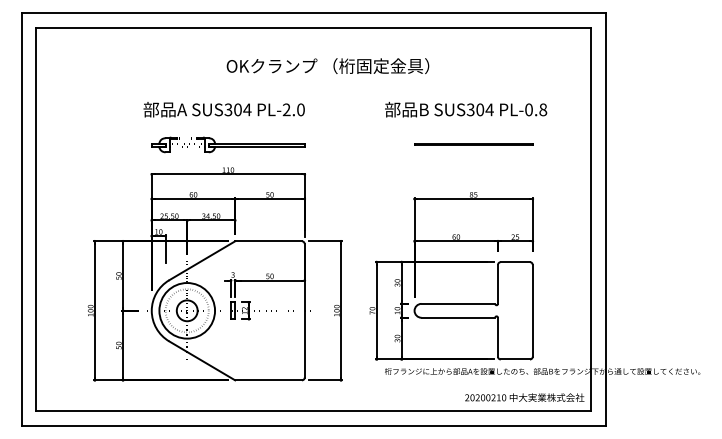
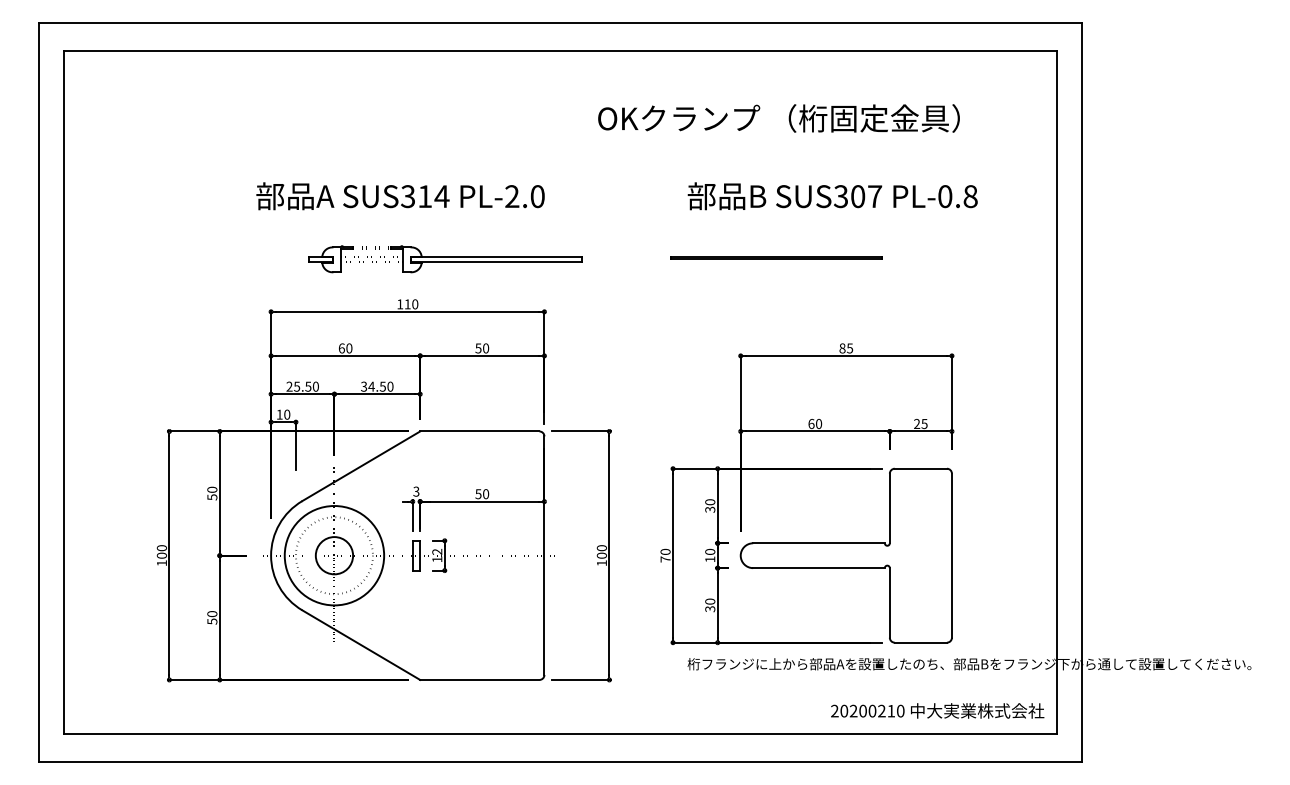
text: (327, 65) -> (778, 117), moved
text: (237, 109) -> (424, 195), SUS304 -> SUS314
text: (489, 109) -> (874, 195), SUS304 -> SUS307
part: (228, 144) -> (445, 258), moved
line: (473, 144) -> (776, 258), moved

